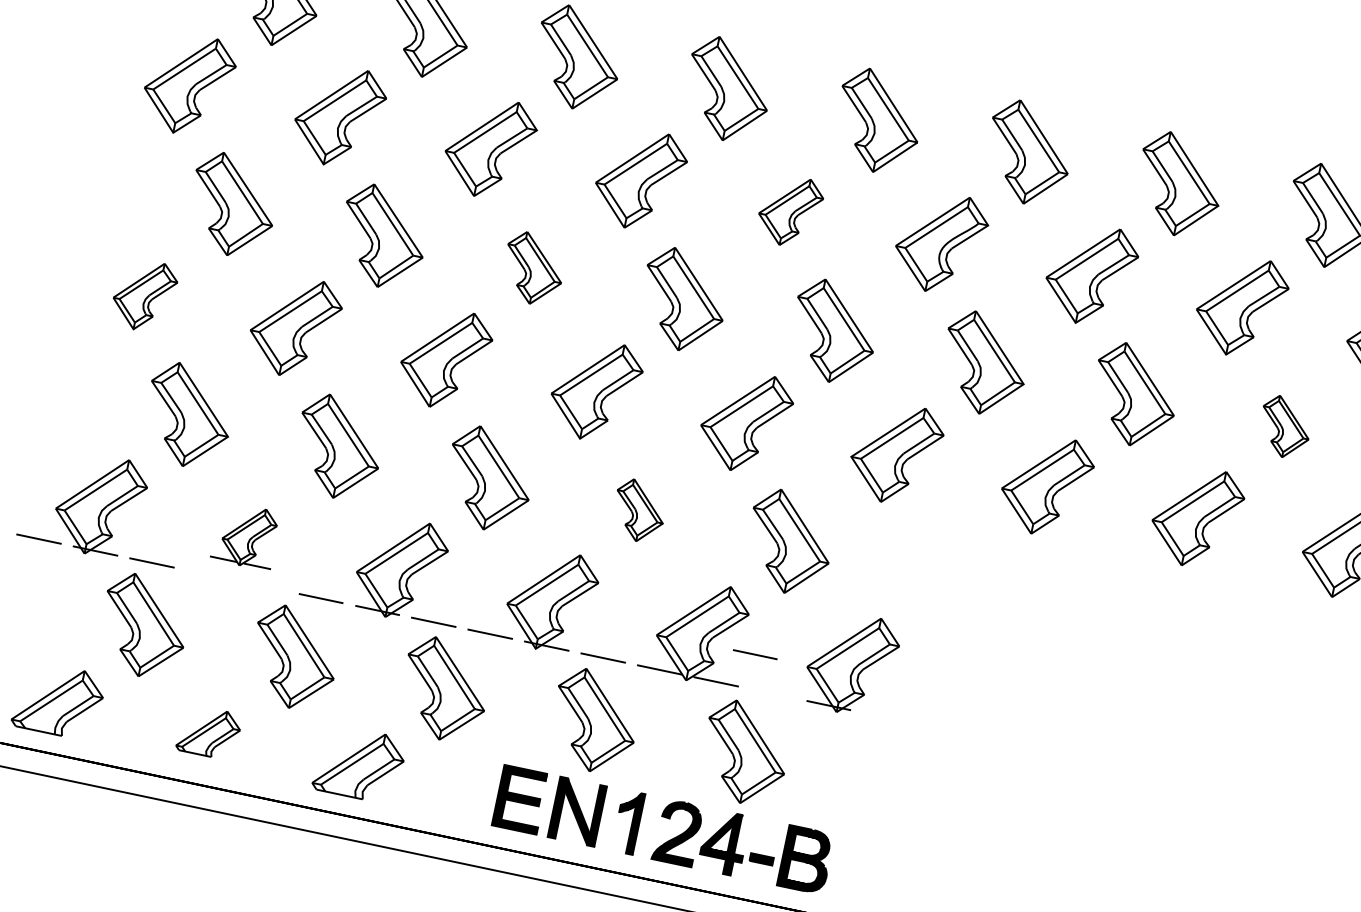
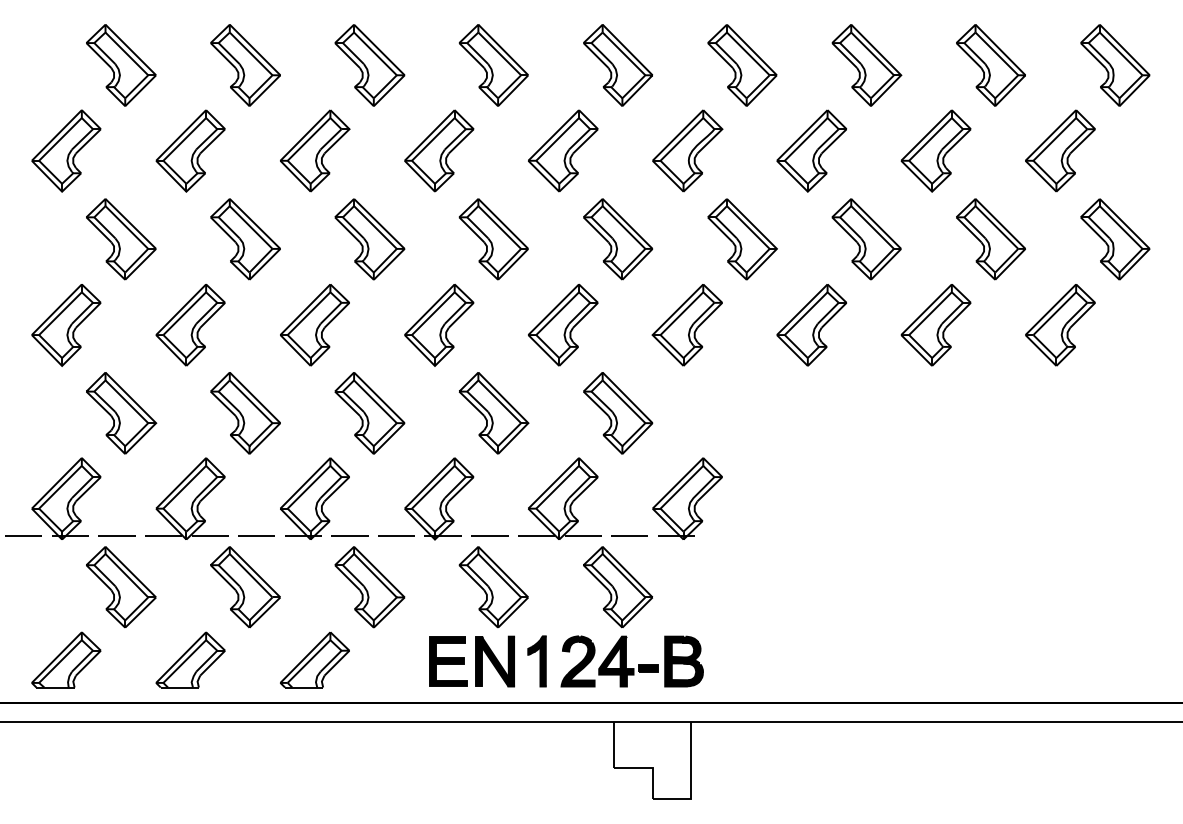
part: (790, 210) -> (563, 150), size x1.43
part: (533, 268) -> (369, 239), size x1.43
part: (144, 295) -> (66, 325), size x1.43
part: (1284, 427) -> (990, 239), size x1.67
part: (638, 511) -> (493, 413), size x1.67
part: (245, 535) -> (186, 498), size x1.67
line: (755, 654) -> (629, 535), moved
part: (209, 731) -> (190, 659), size x1.43

